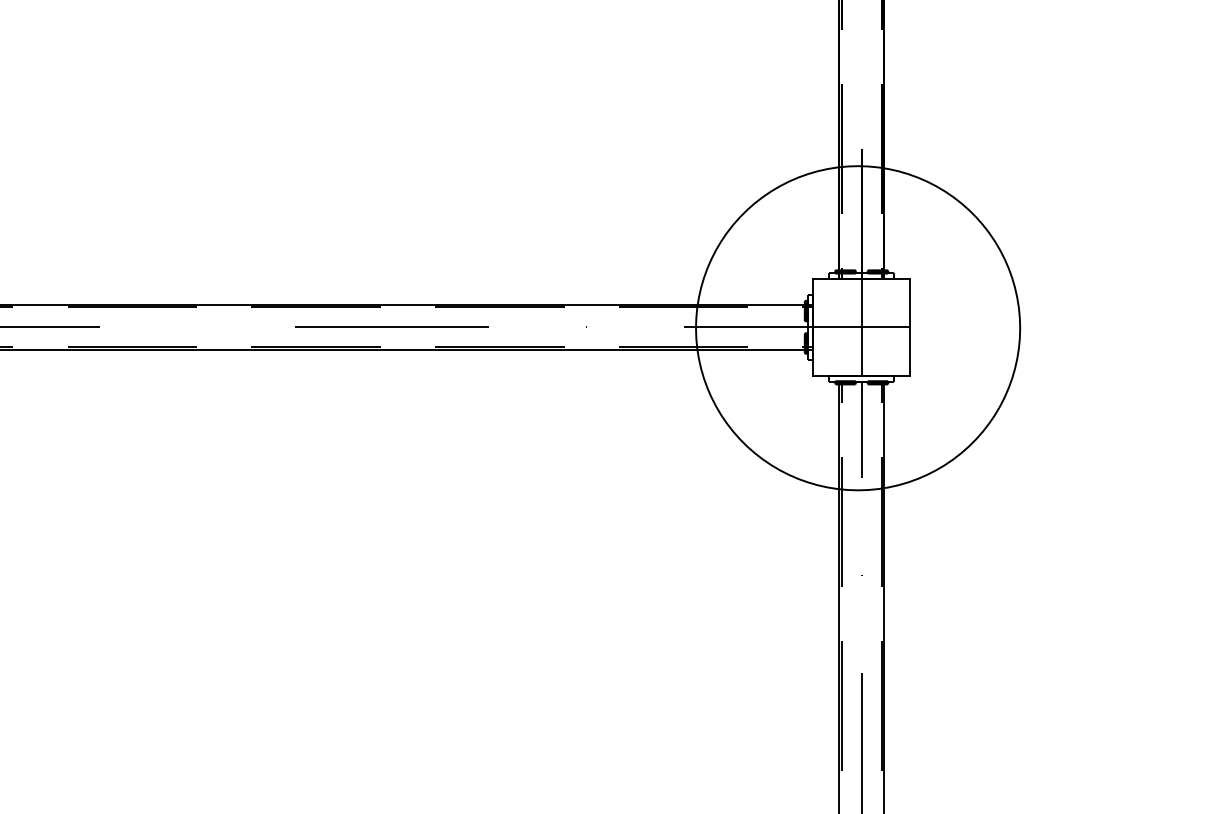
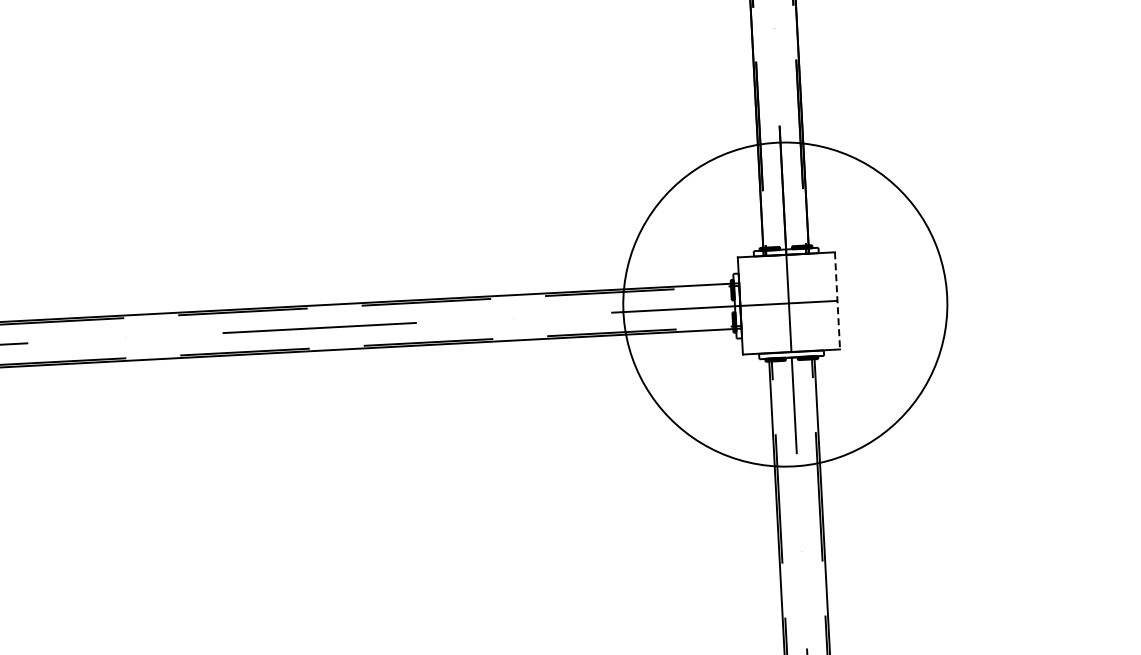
line: (910, 327) -> (837, 301), solid -> dashed

